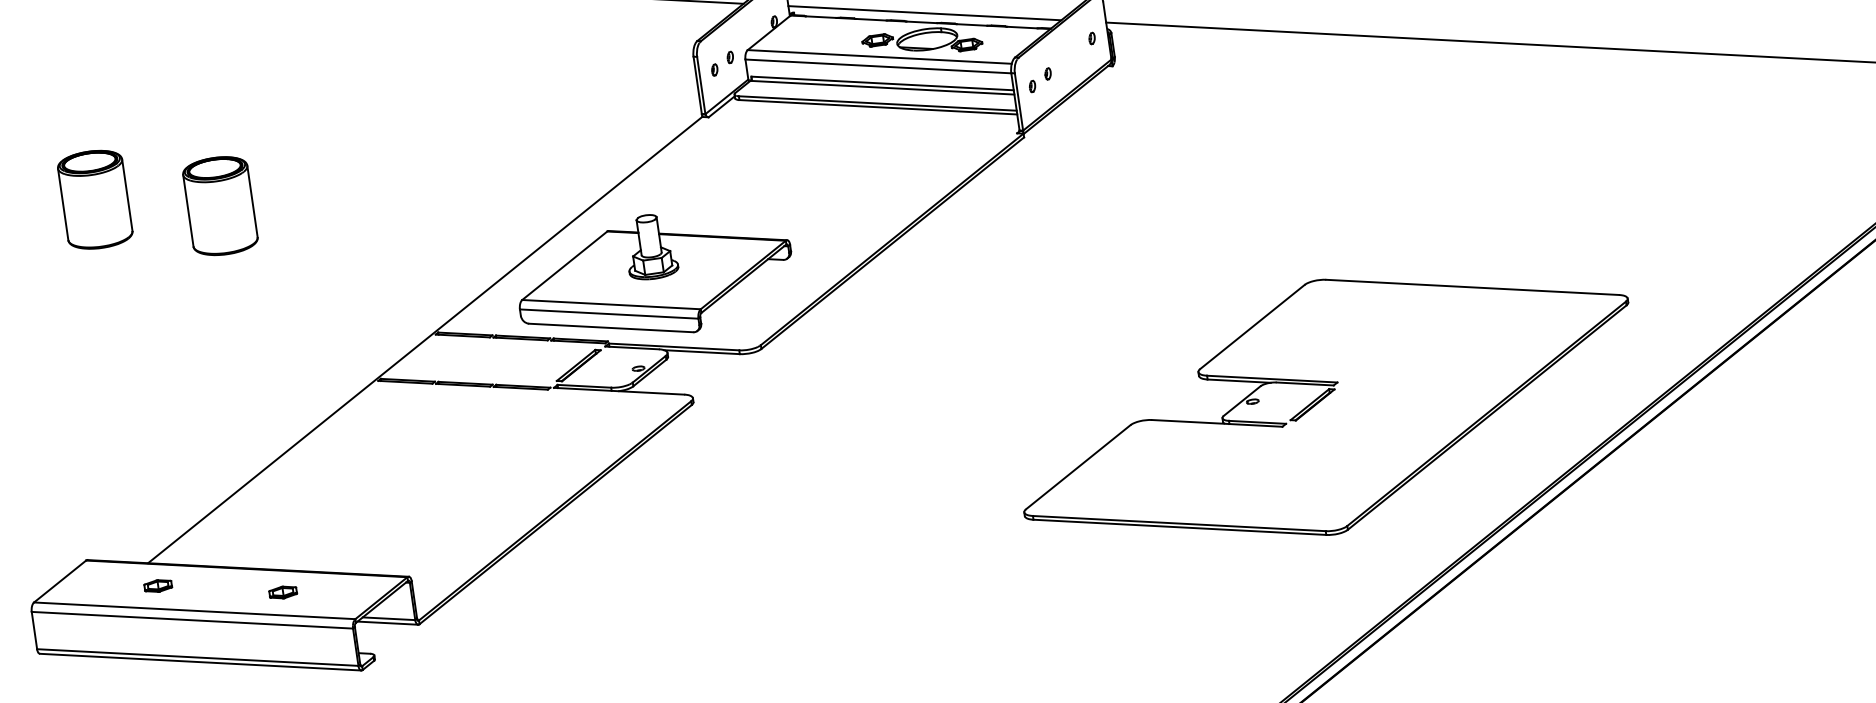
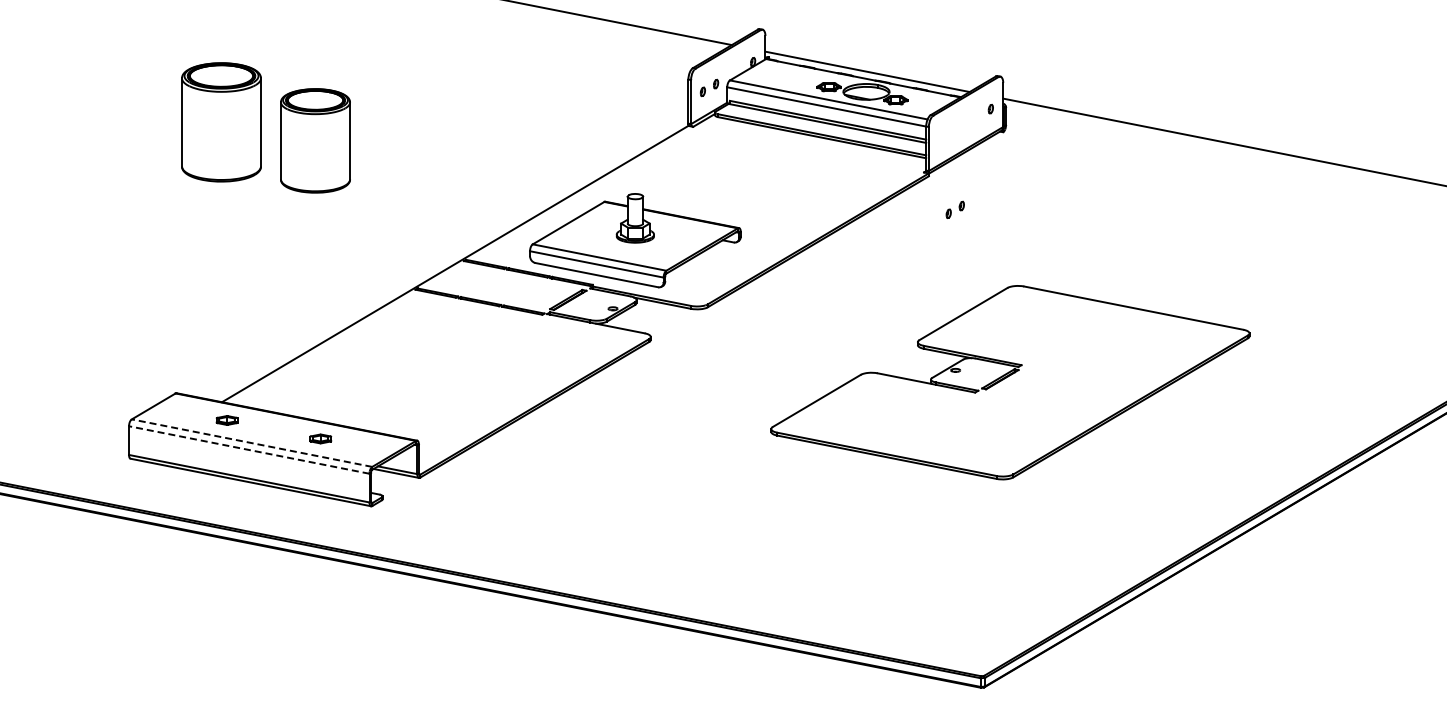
part: (1039, 79) -> (954, 209), moved
part: (95, 199) -> (221, 122), size x1.6
part: (219, 205) -> (314, 140), size x1.4
part: (1326, 407) -> (1010, 382), moved
line: (195, 611) -> (252, 443), solid -> dashed
line: (192, 620) -> (249, 450), solid -> dashed

